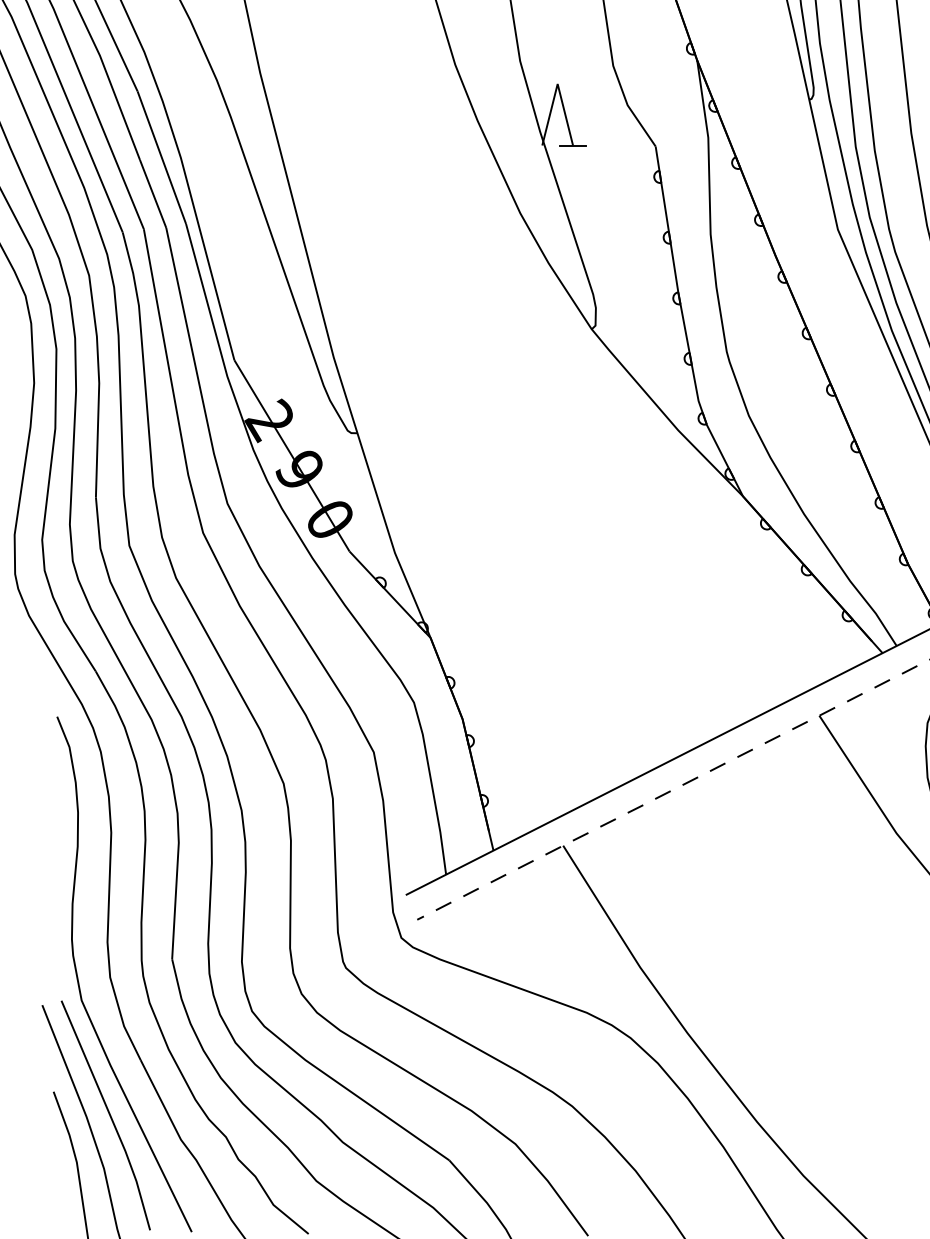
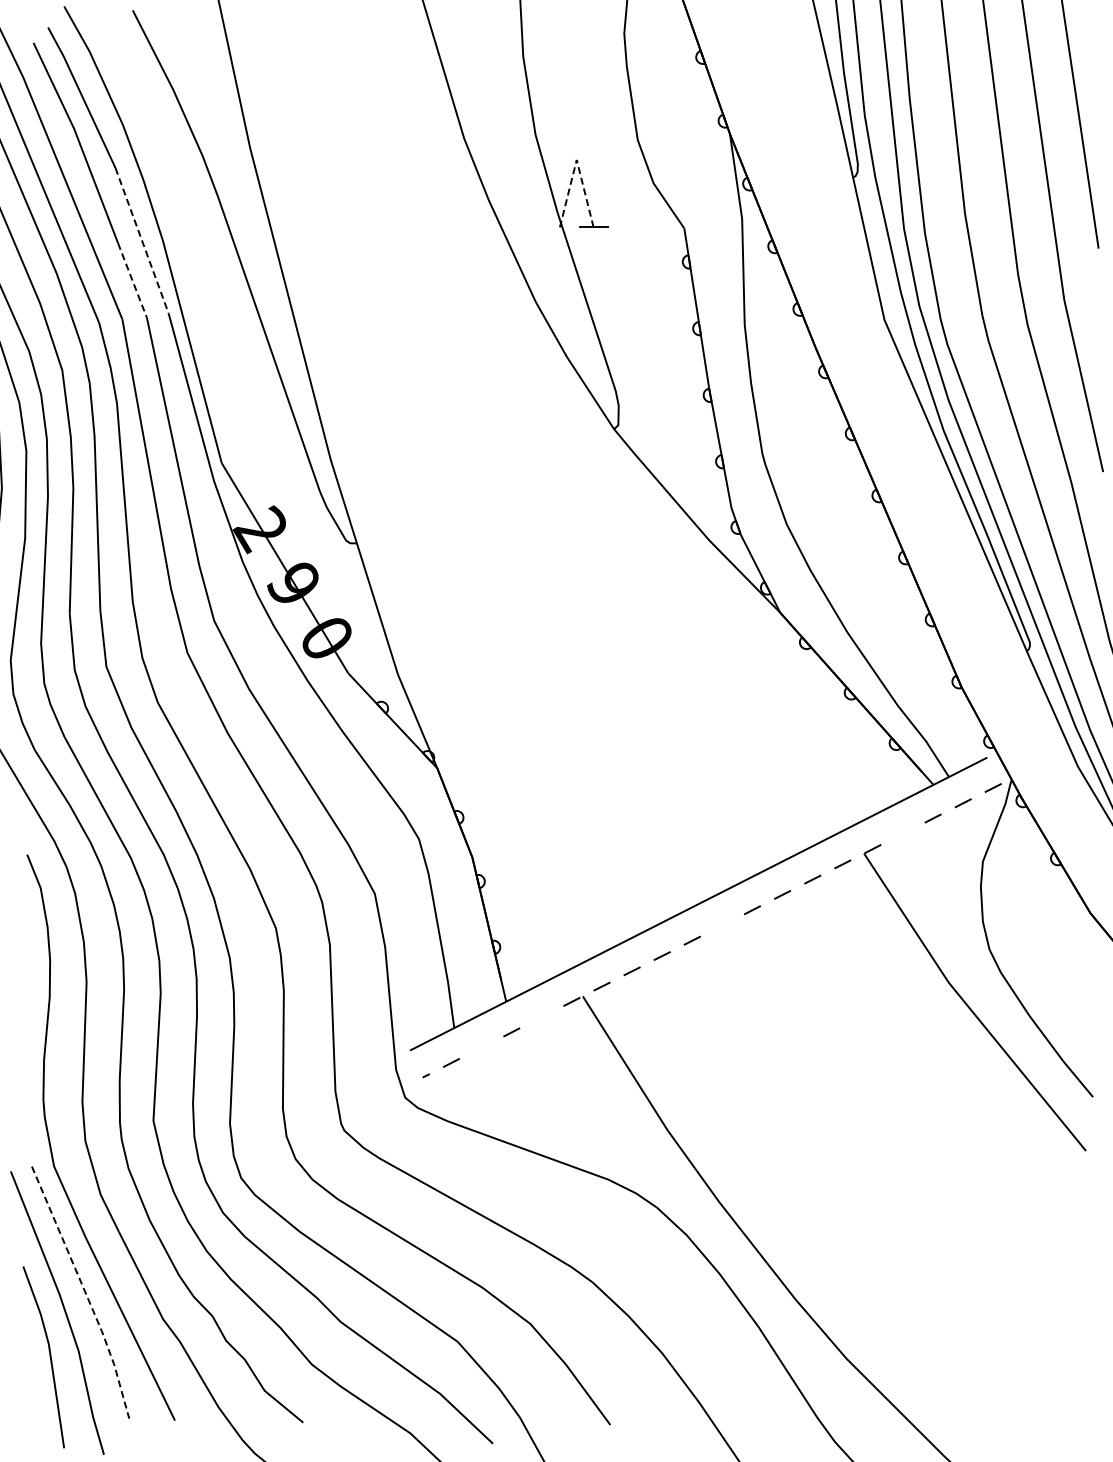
line: (557, 83) -> (576, 159), solid -> dashed
line: (162, 158) -> (142, 241), solid -> dashed
line: (153, 194) -> (132, 281), solid -> dashed
line: (854, 697) -> (902, 833), removed
line: (689, 781) -> (721, 925), removed
line: (525, 864) -> (541, 1016), removed
line: (470, 892) -> (481, 1047), removed
line: (110, 1115) -> (85, 1292), solid -> dashed

